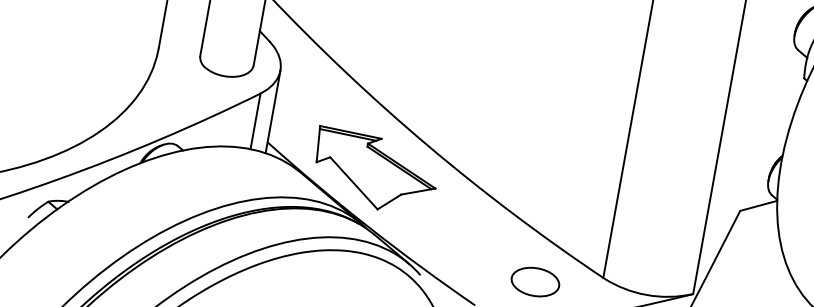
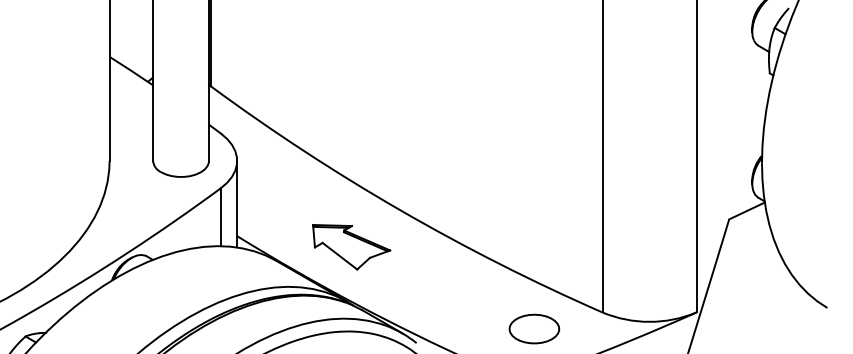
part: (374, 172) -> (351, 247), size x0.6

